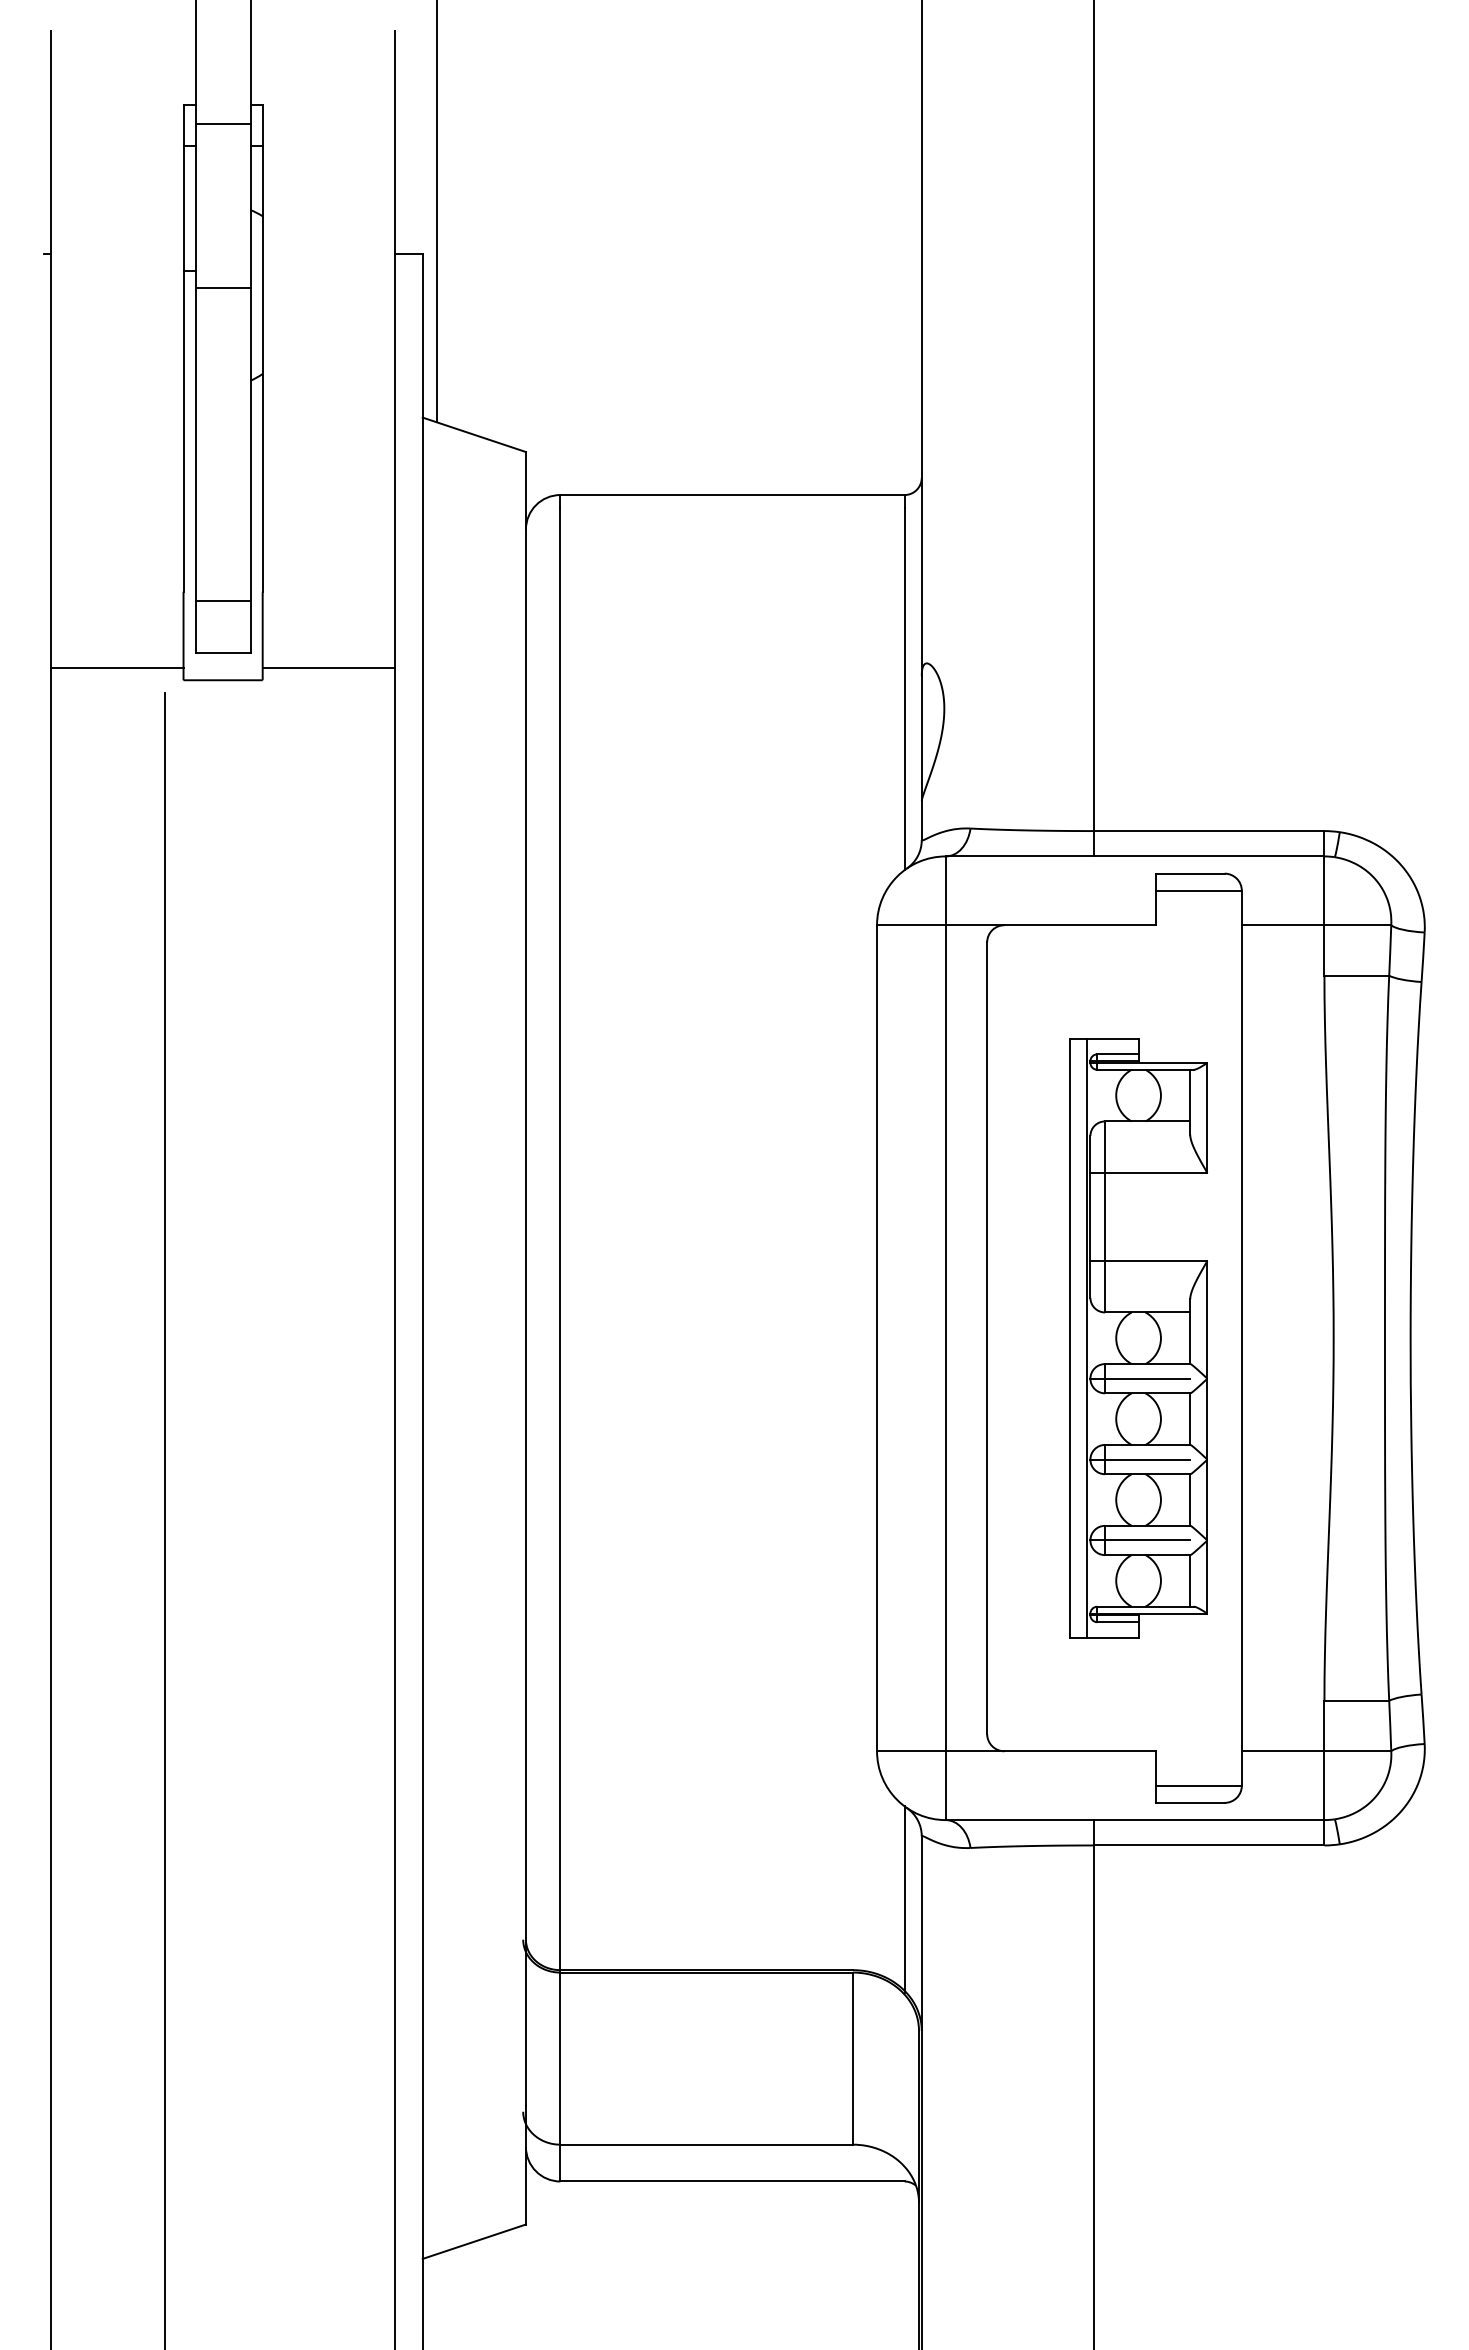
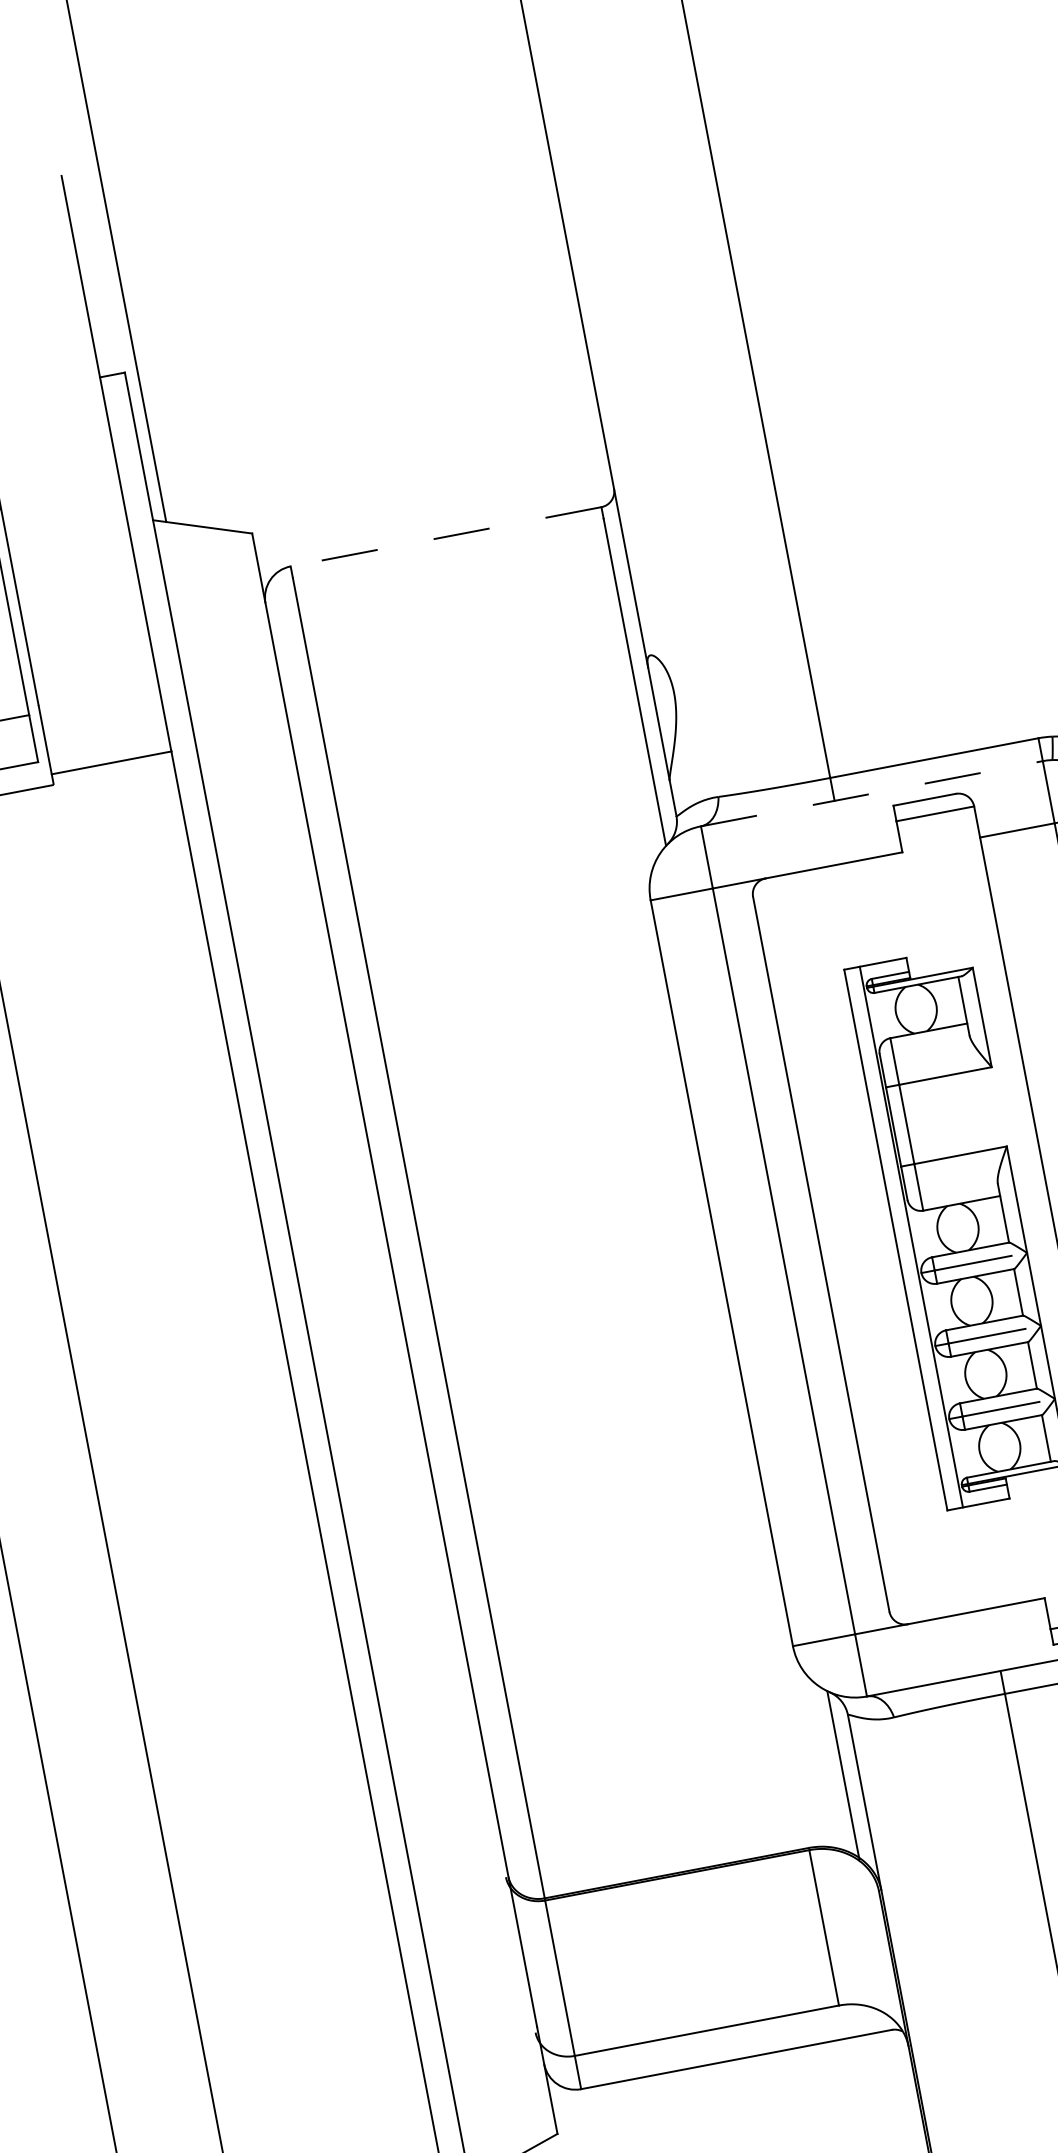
line: (731, 495) -> (445, 537), solid -> dashed
line: (1135, 856) -> (872, 793), solid -> dashed

